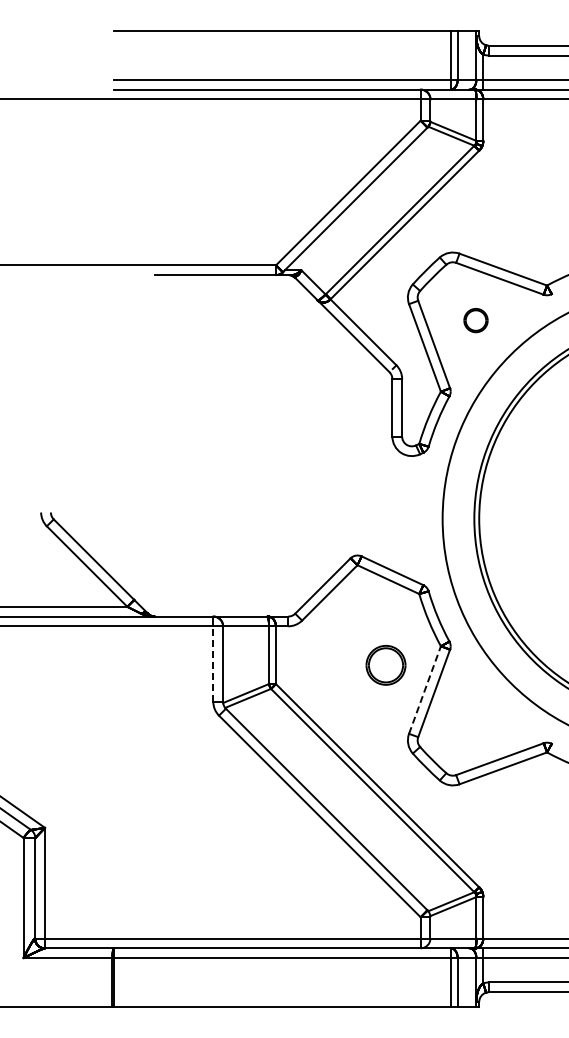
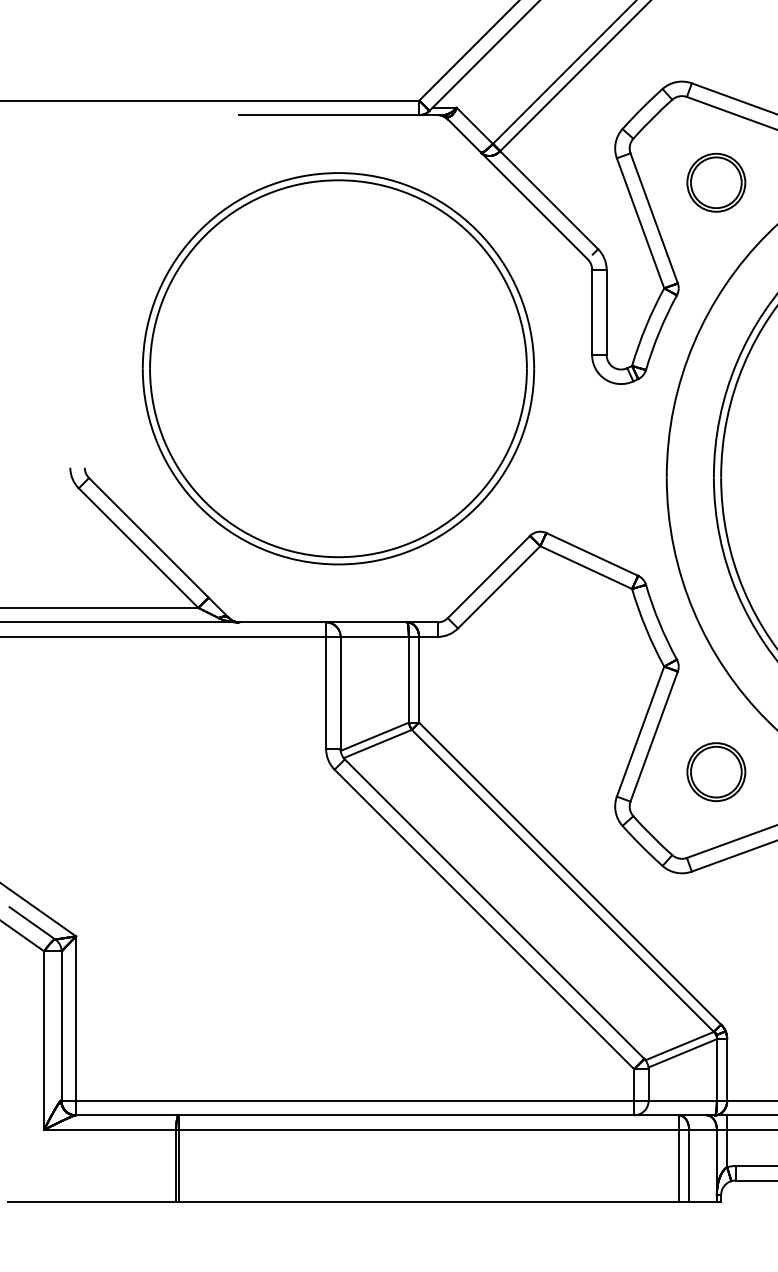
part: (475, 320) -> (715, 182), size x1.67
part: (221, 445) -> (338, 368), added
line: (213, 664) -> (326, 693), dashed -> solid
part: (385, 665) -> (715, 772), moved
line: (425, 690) -> (641, 732), dashed -> solid

